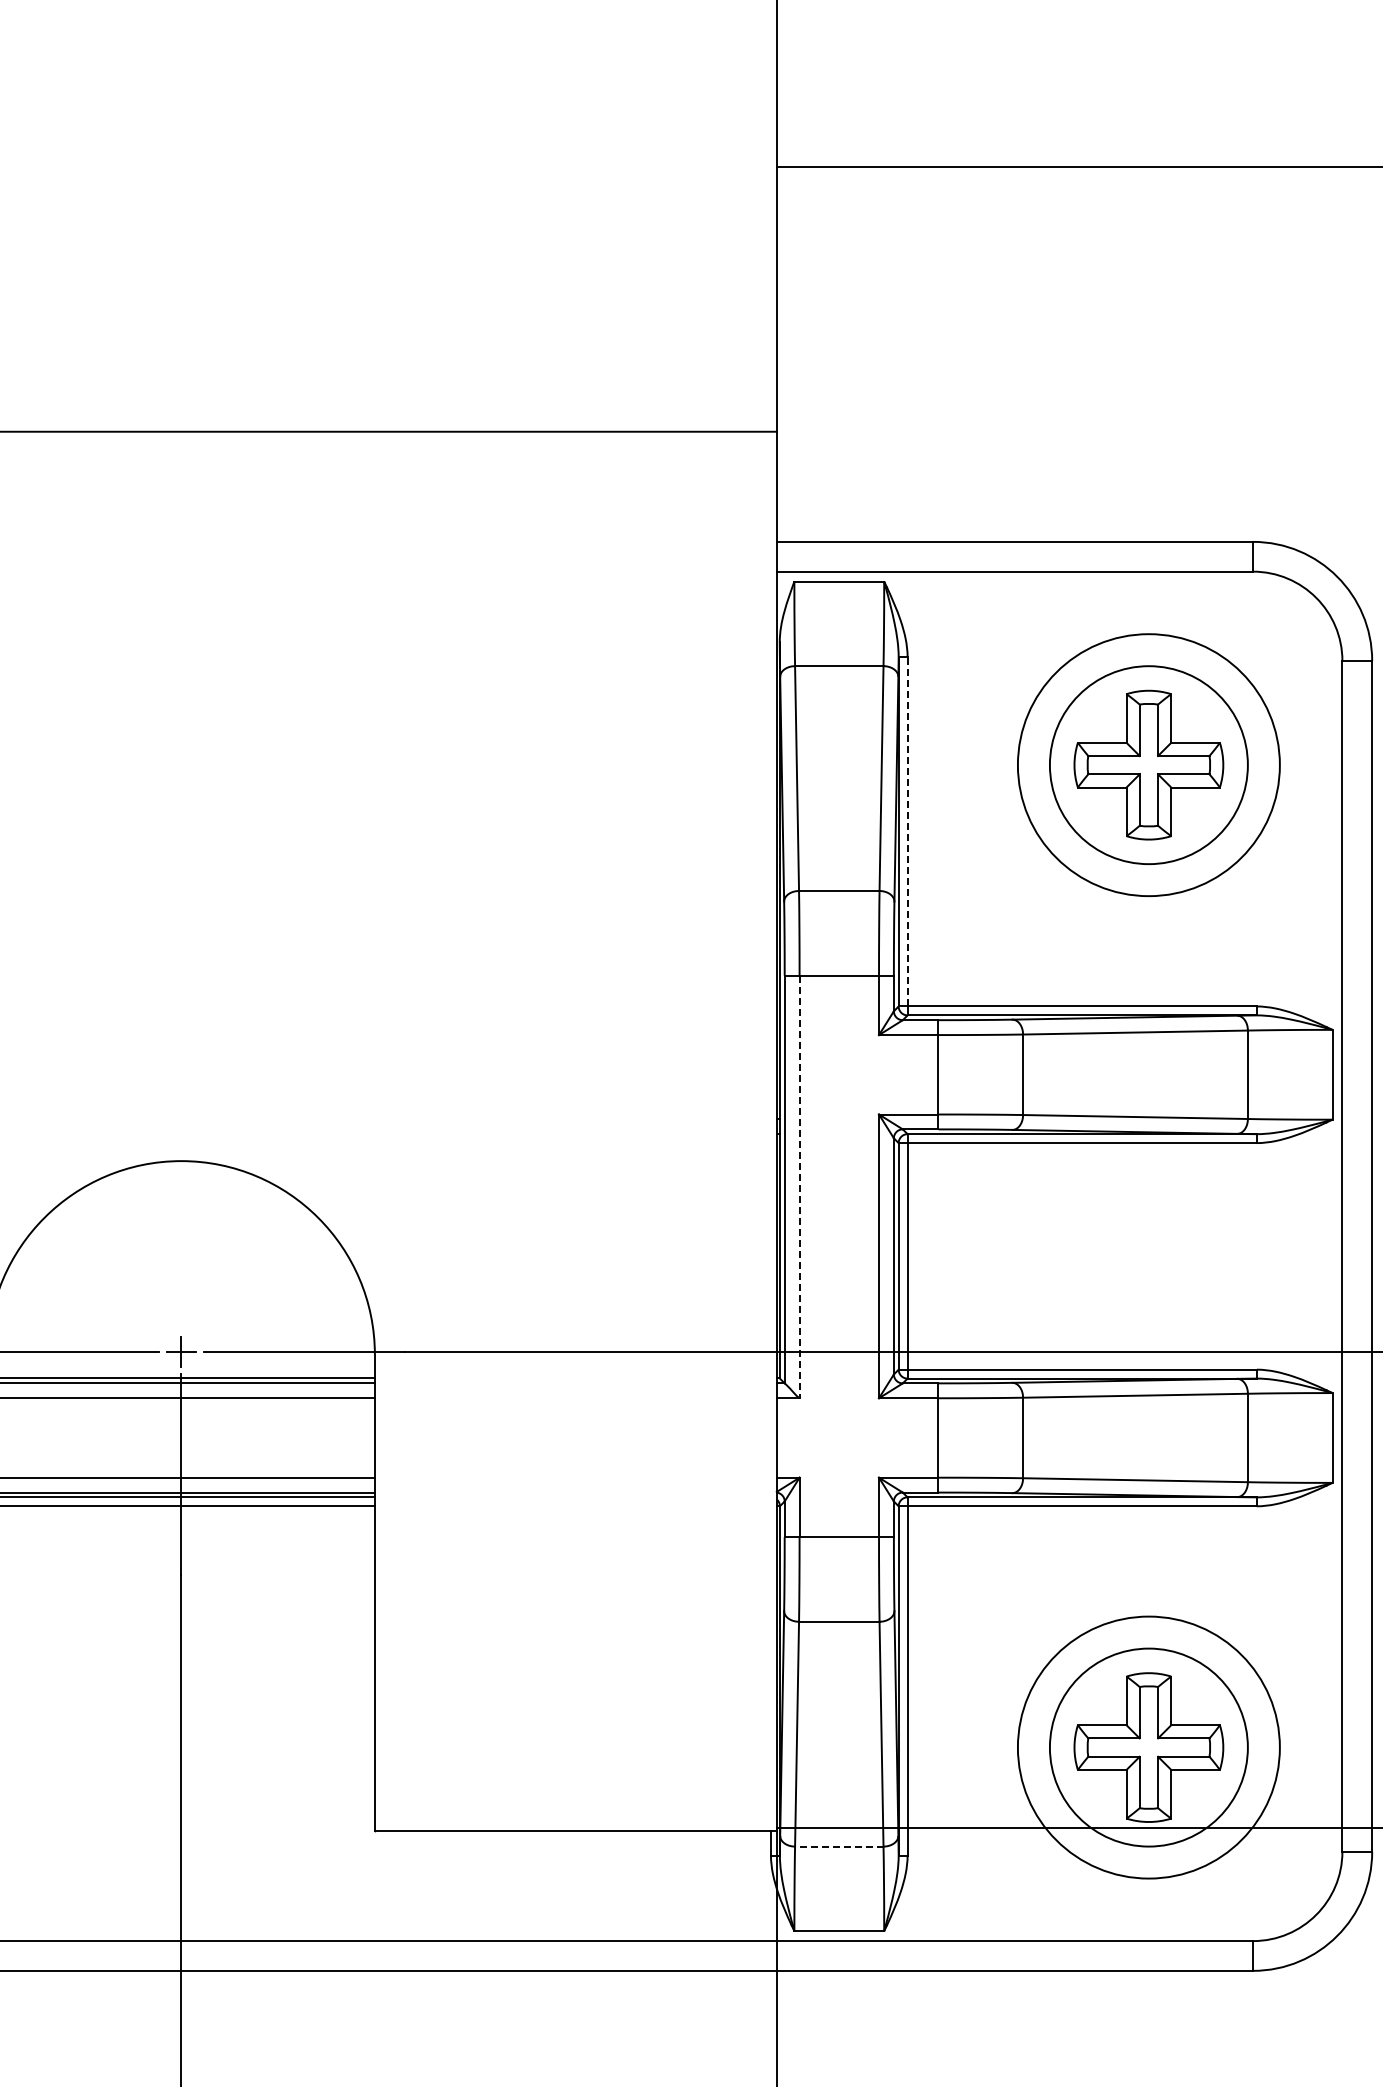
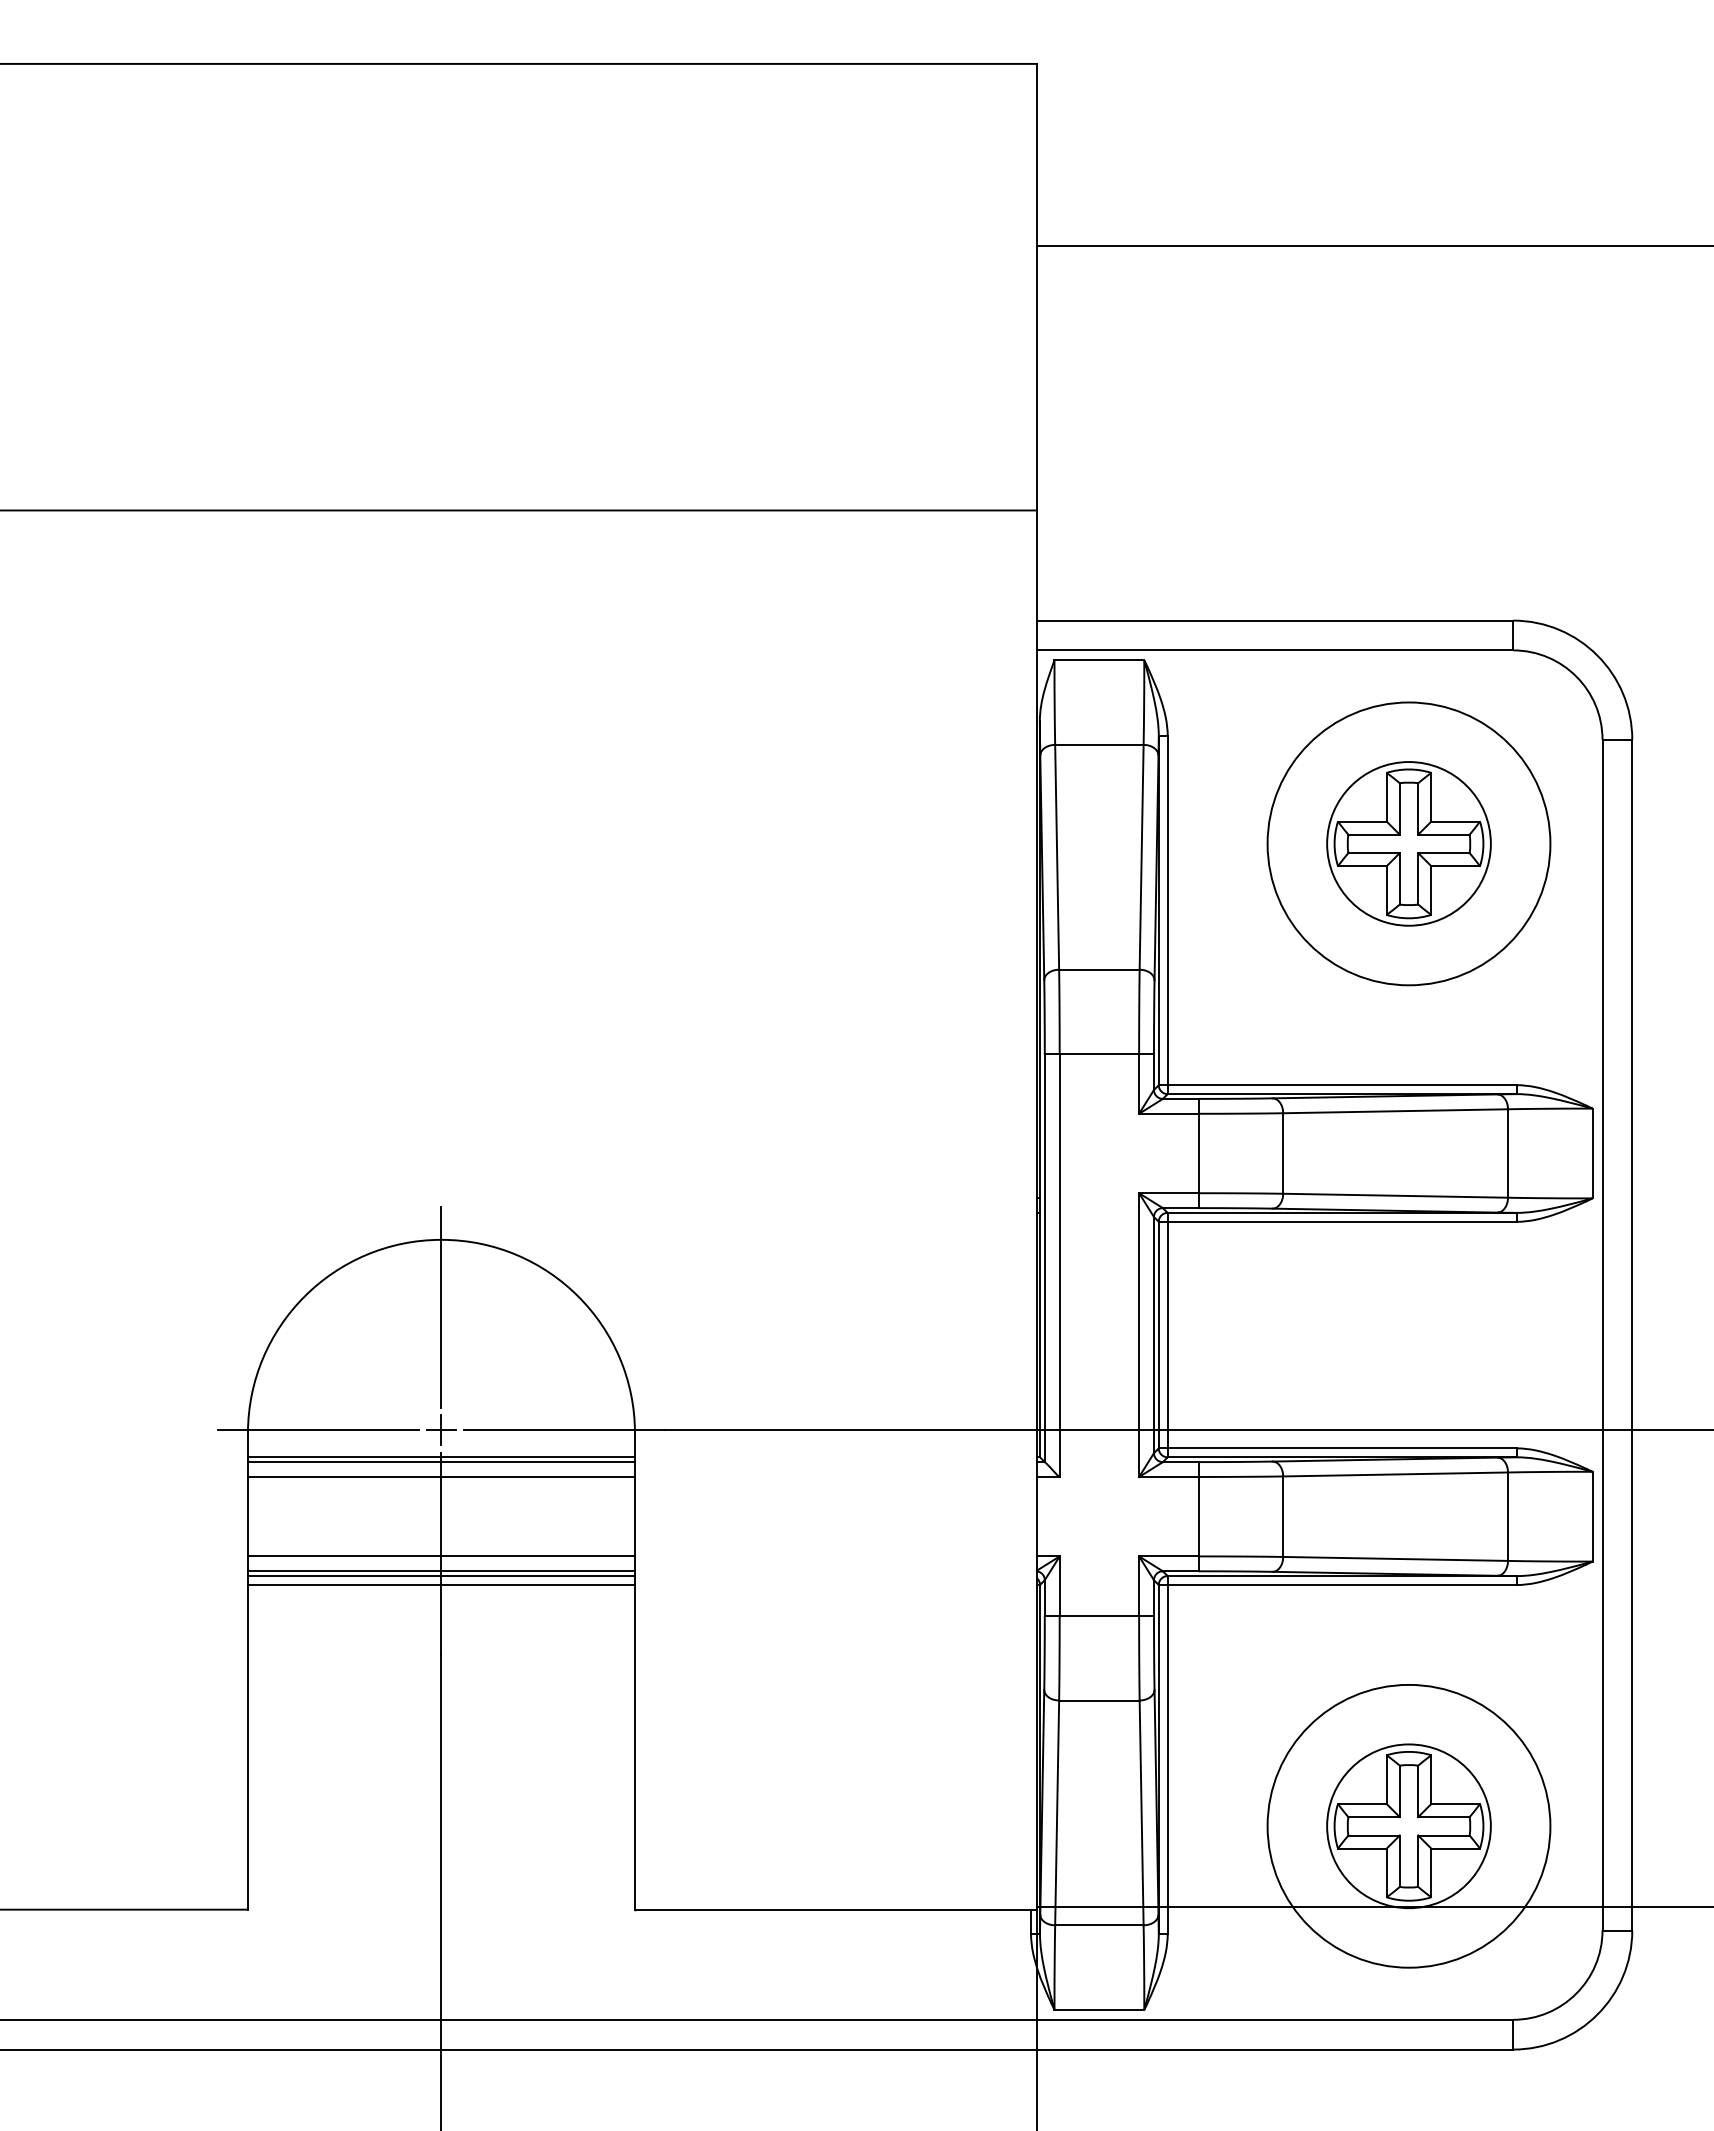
circle: (1148, 764) -> (1408, 843), size x0.62
circle: (1148, 764) -> (1408, 843), size x1.43
line: (907, 831) -> (1167, 910), dashed -> solid
line: (799, 1187) -> (1059, 1266), dashed -> solid
line: (181, 1228) -> (441, 1307), added
circle: (1148, 1746) -> (1408, 1825), size x1.43
circle: (1148, 1747) -> (1408, 1826), size x0.62
line: (838, 1846) -> (1098, 1925), dashed -> solid

